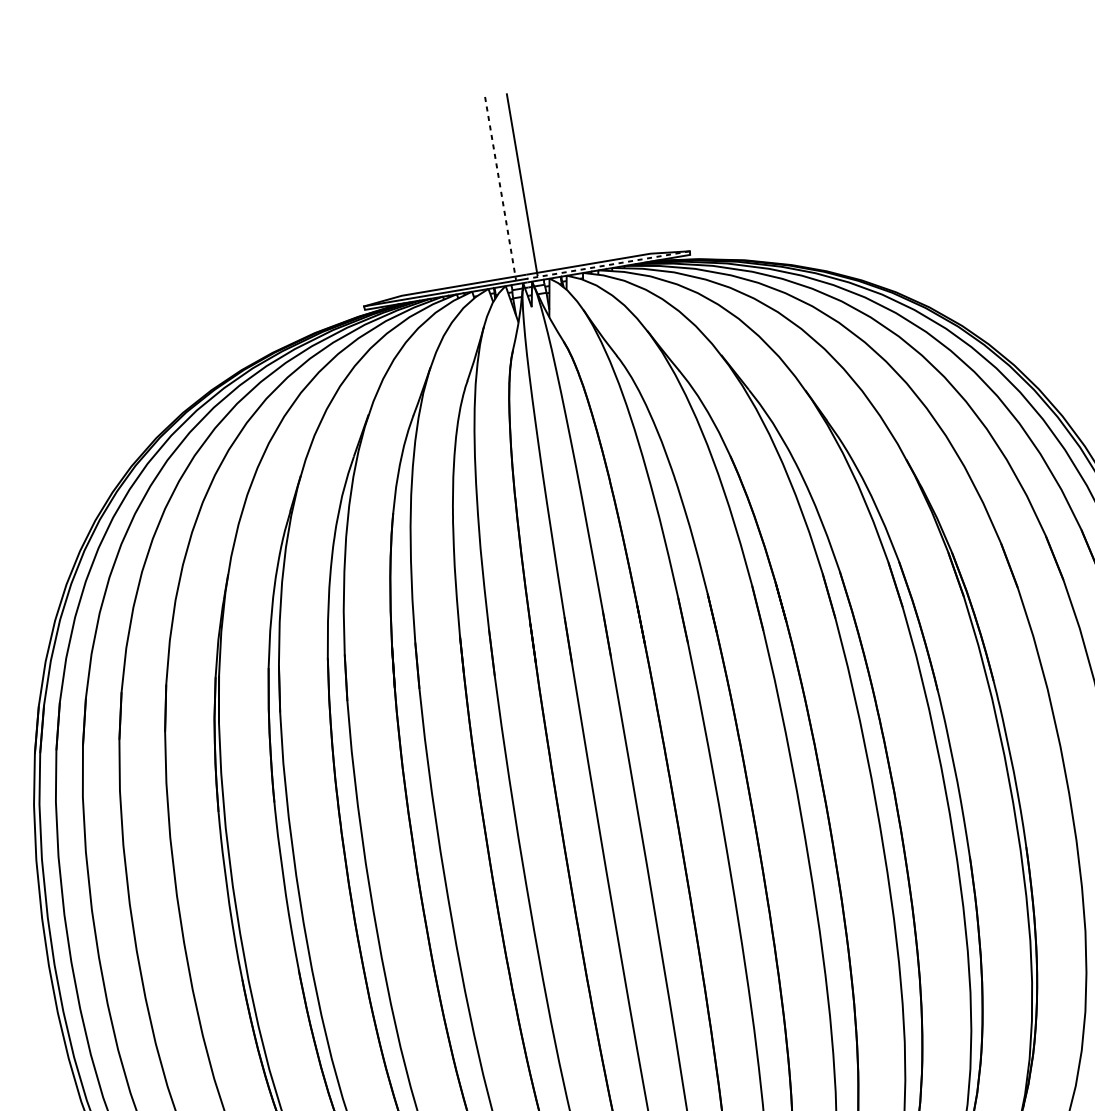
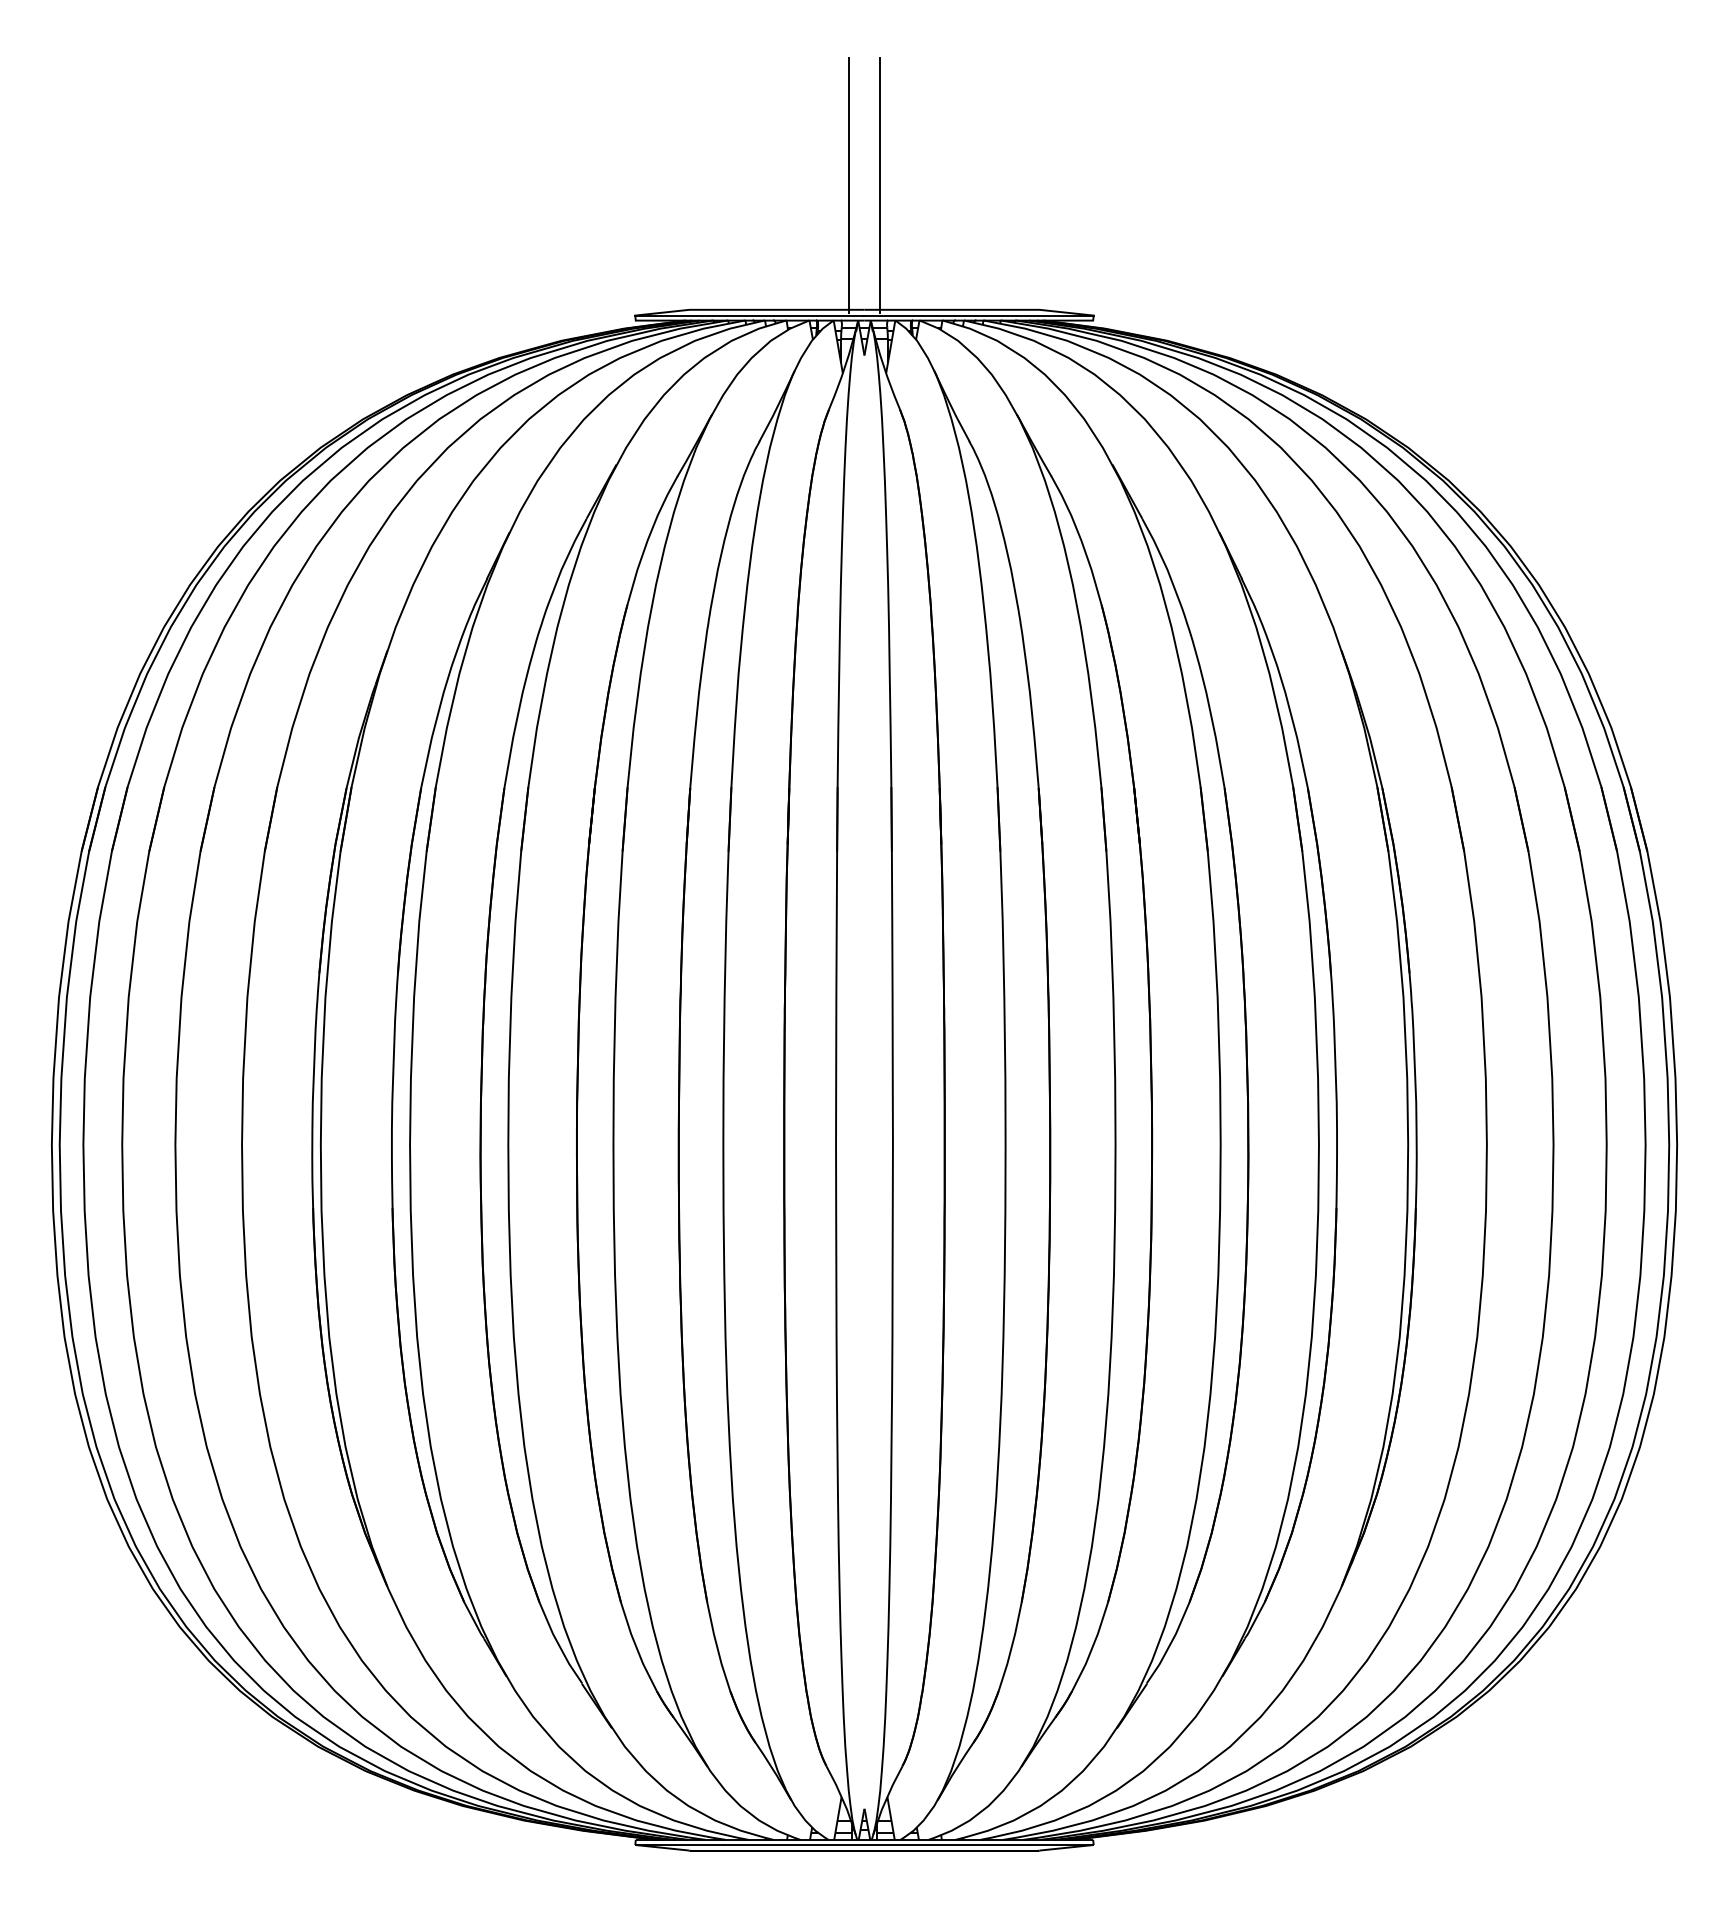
line: (500, 188) -> (849, 185), dashed -> solid
line: (608, 264) -> (979, 315), dashed -> solid

